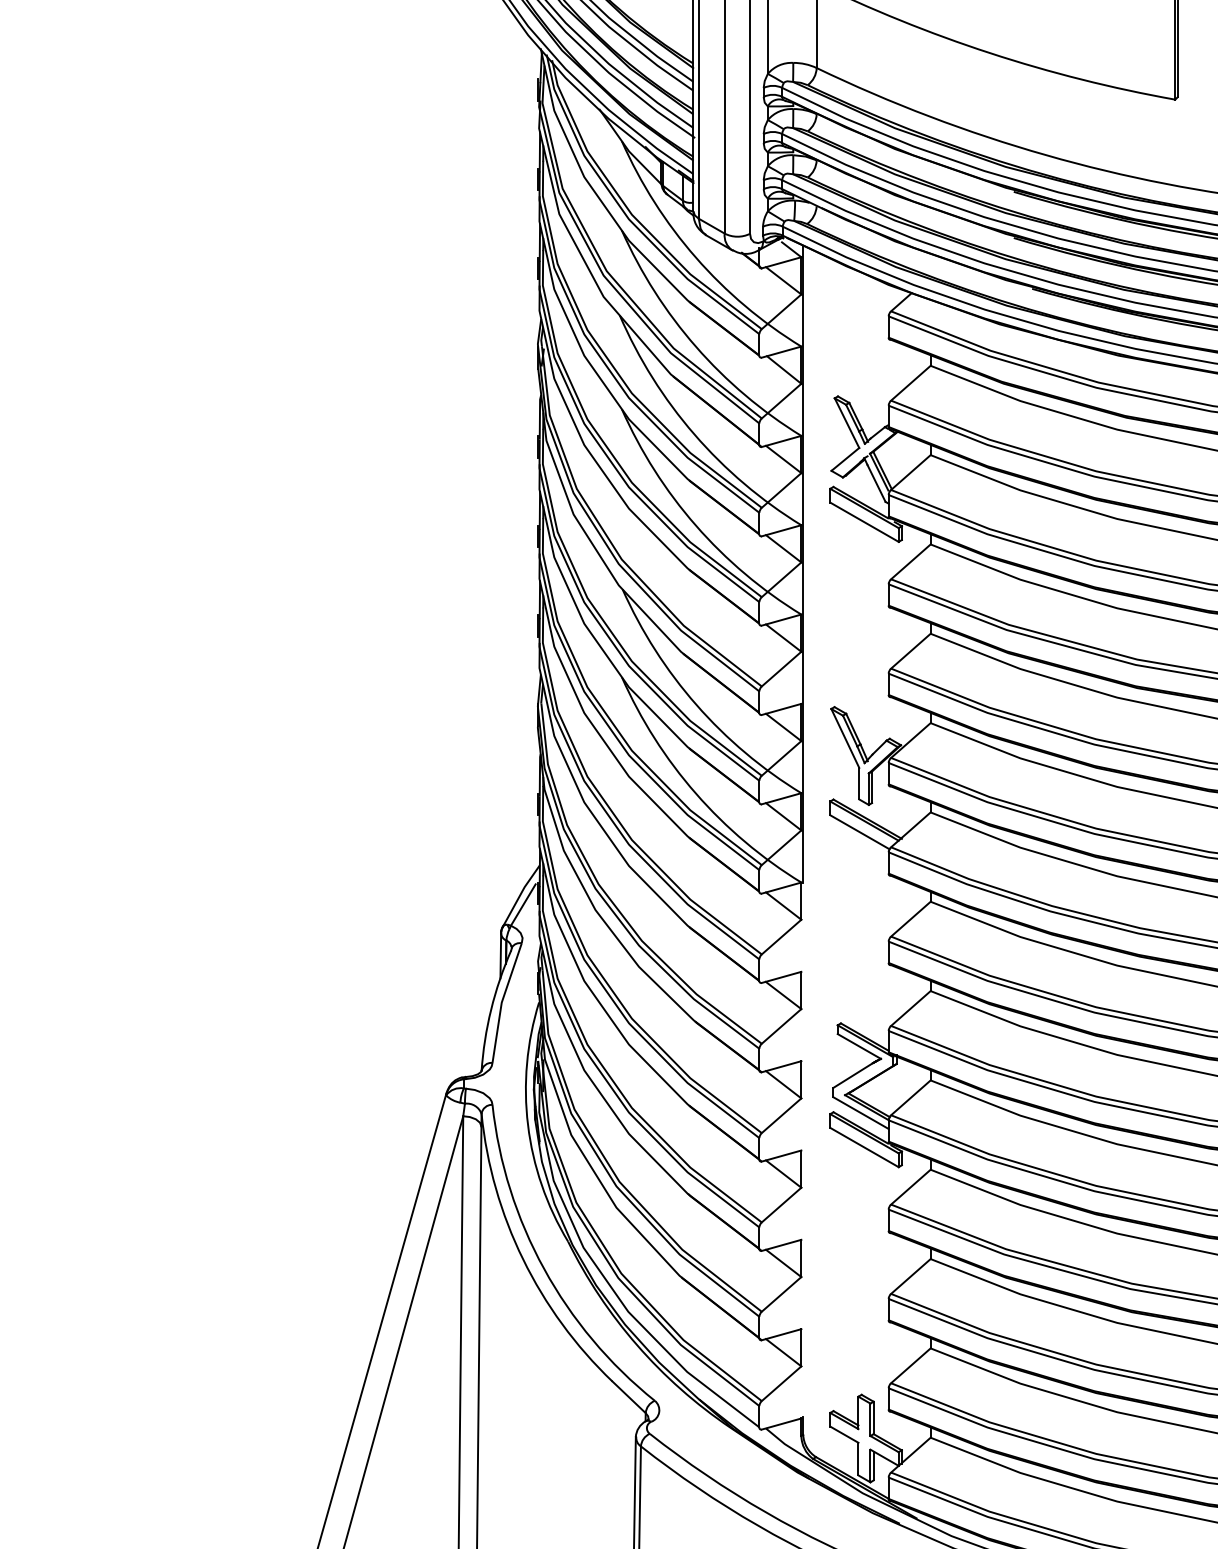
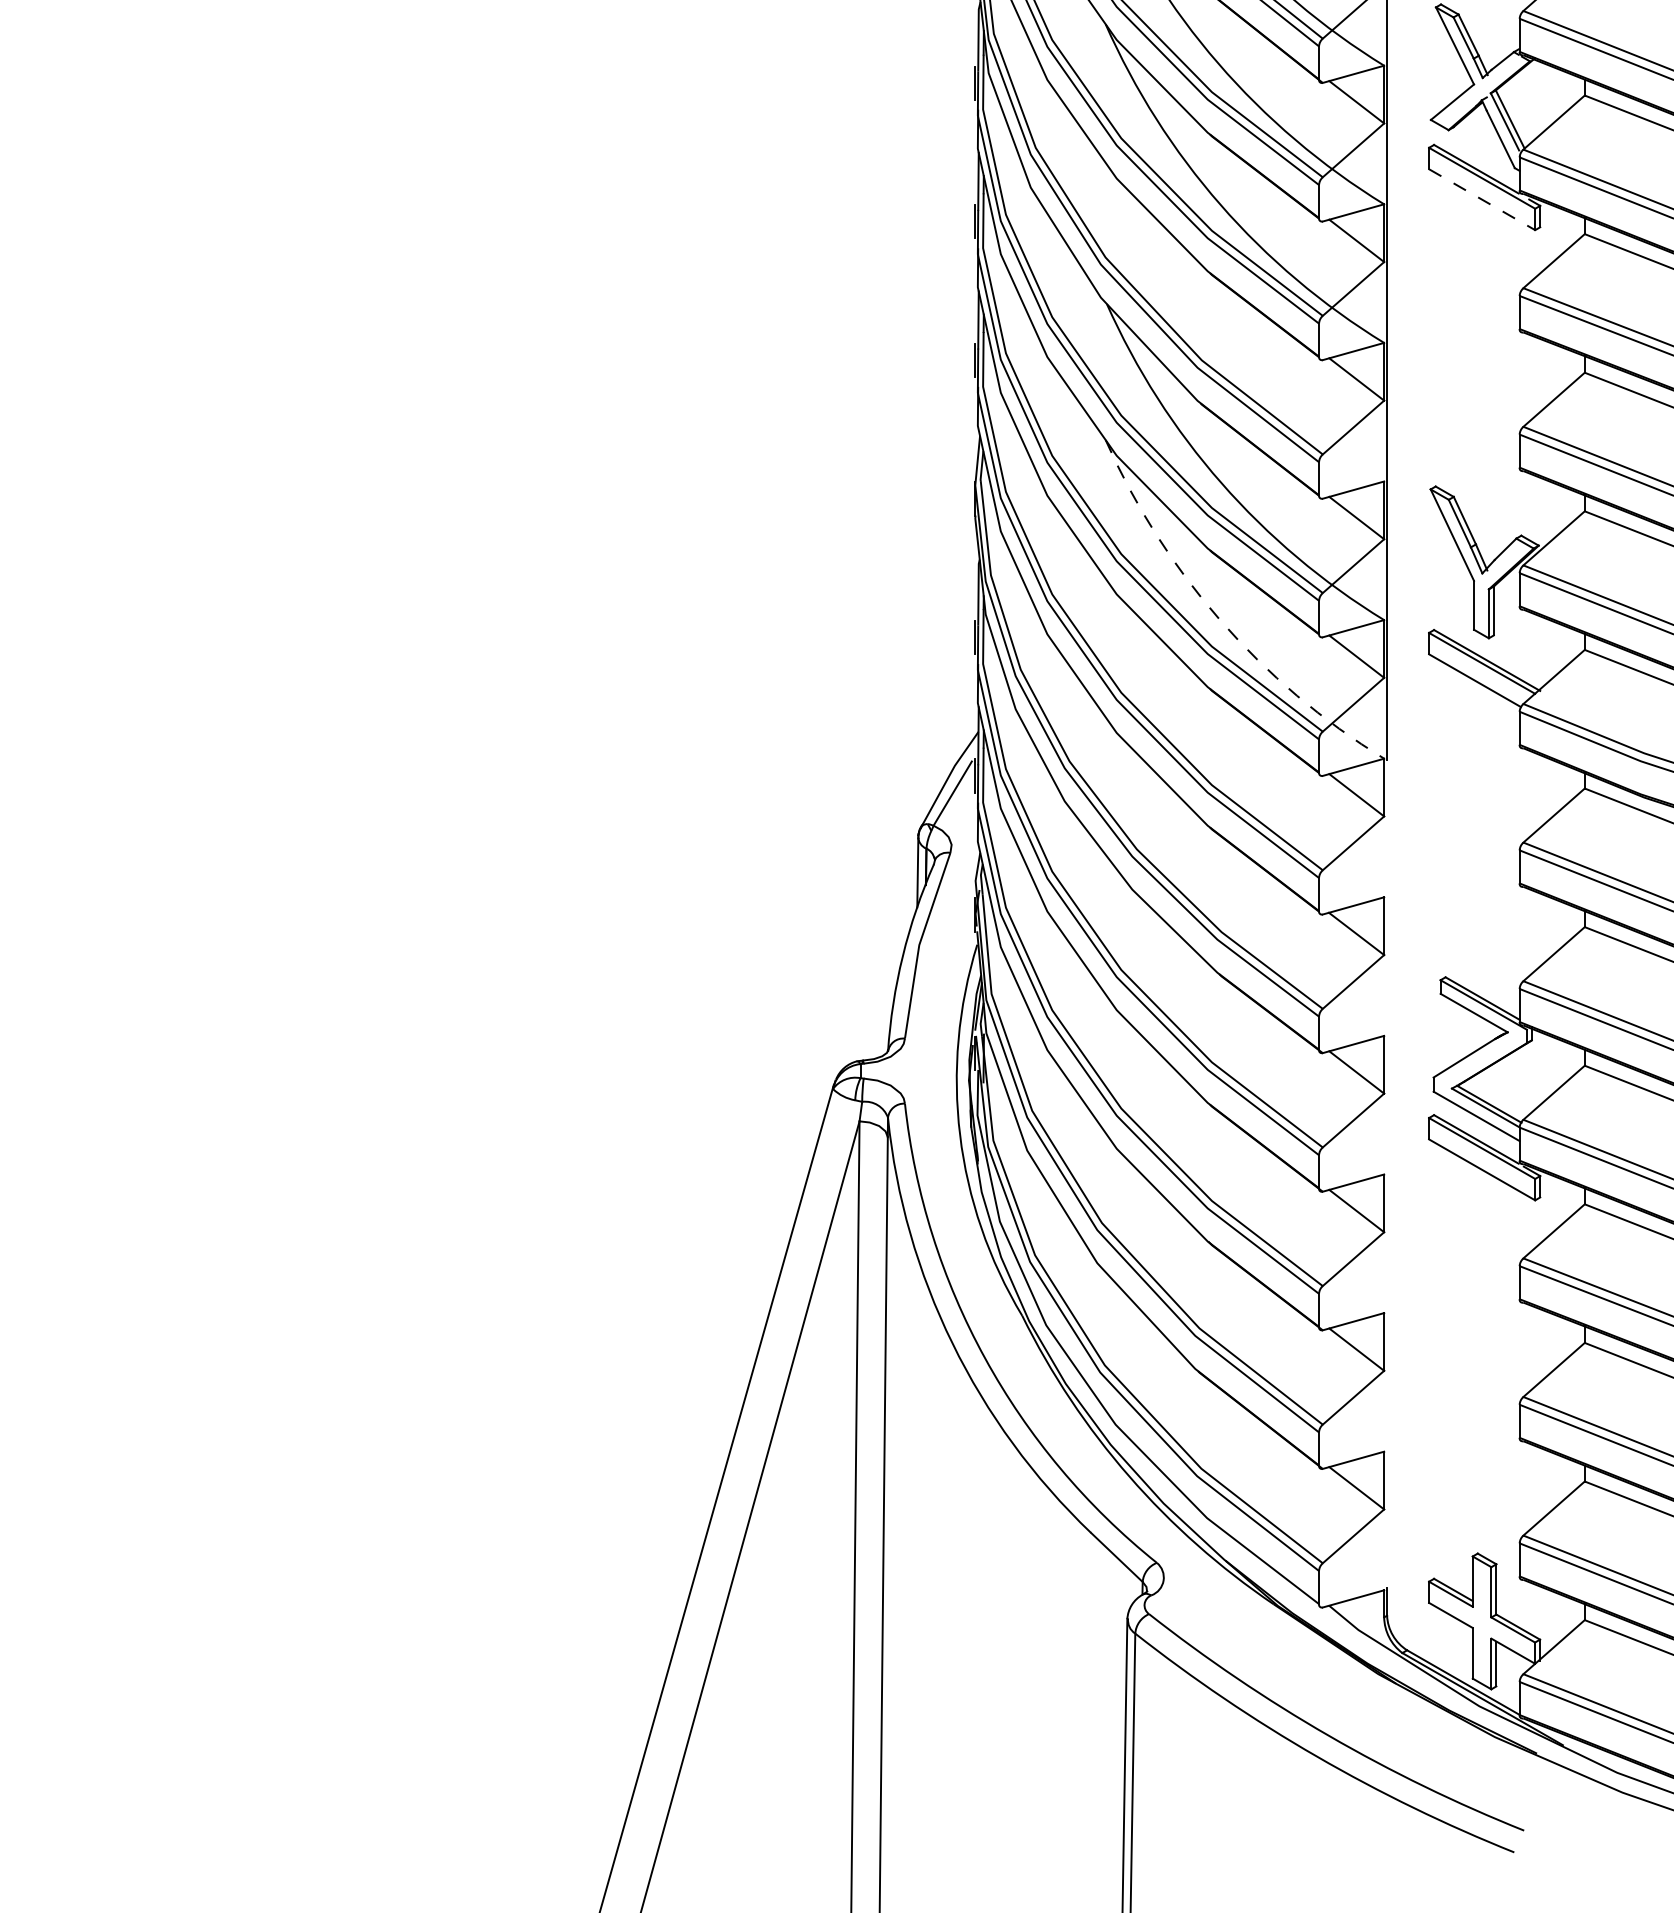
line: (864, 522) -> (1482, 200), solid -> dashed
arc: (695, 793) -> (1219, 620), solid -> dashed

